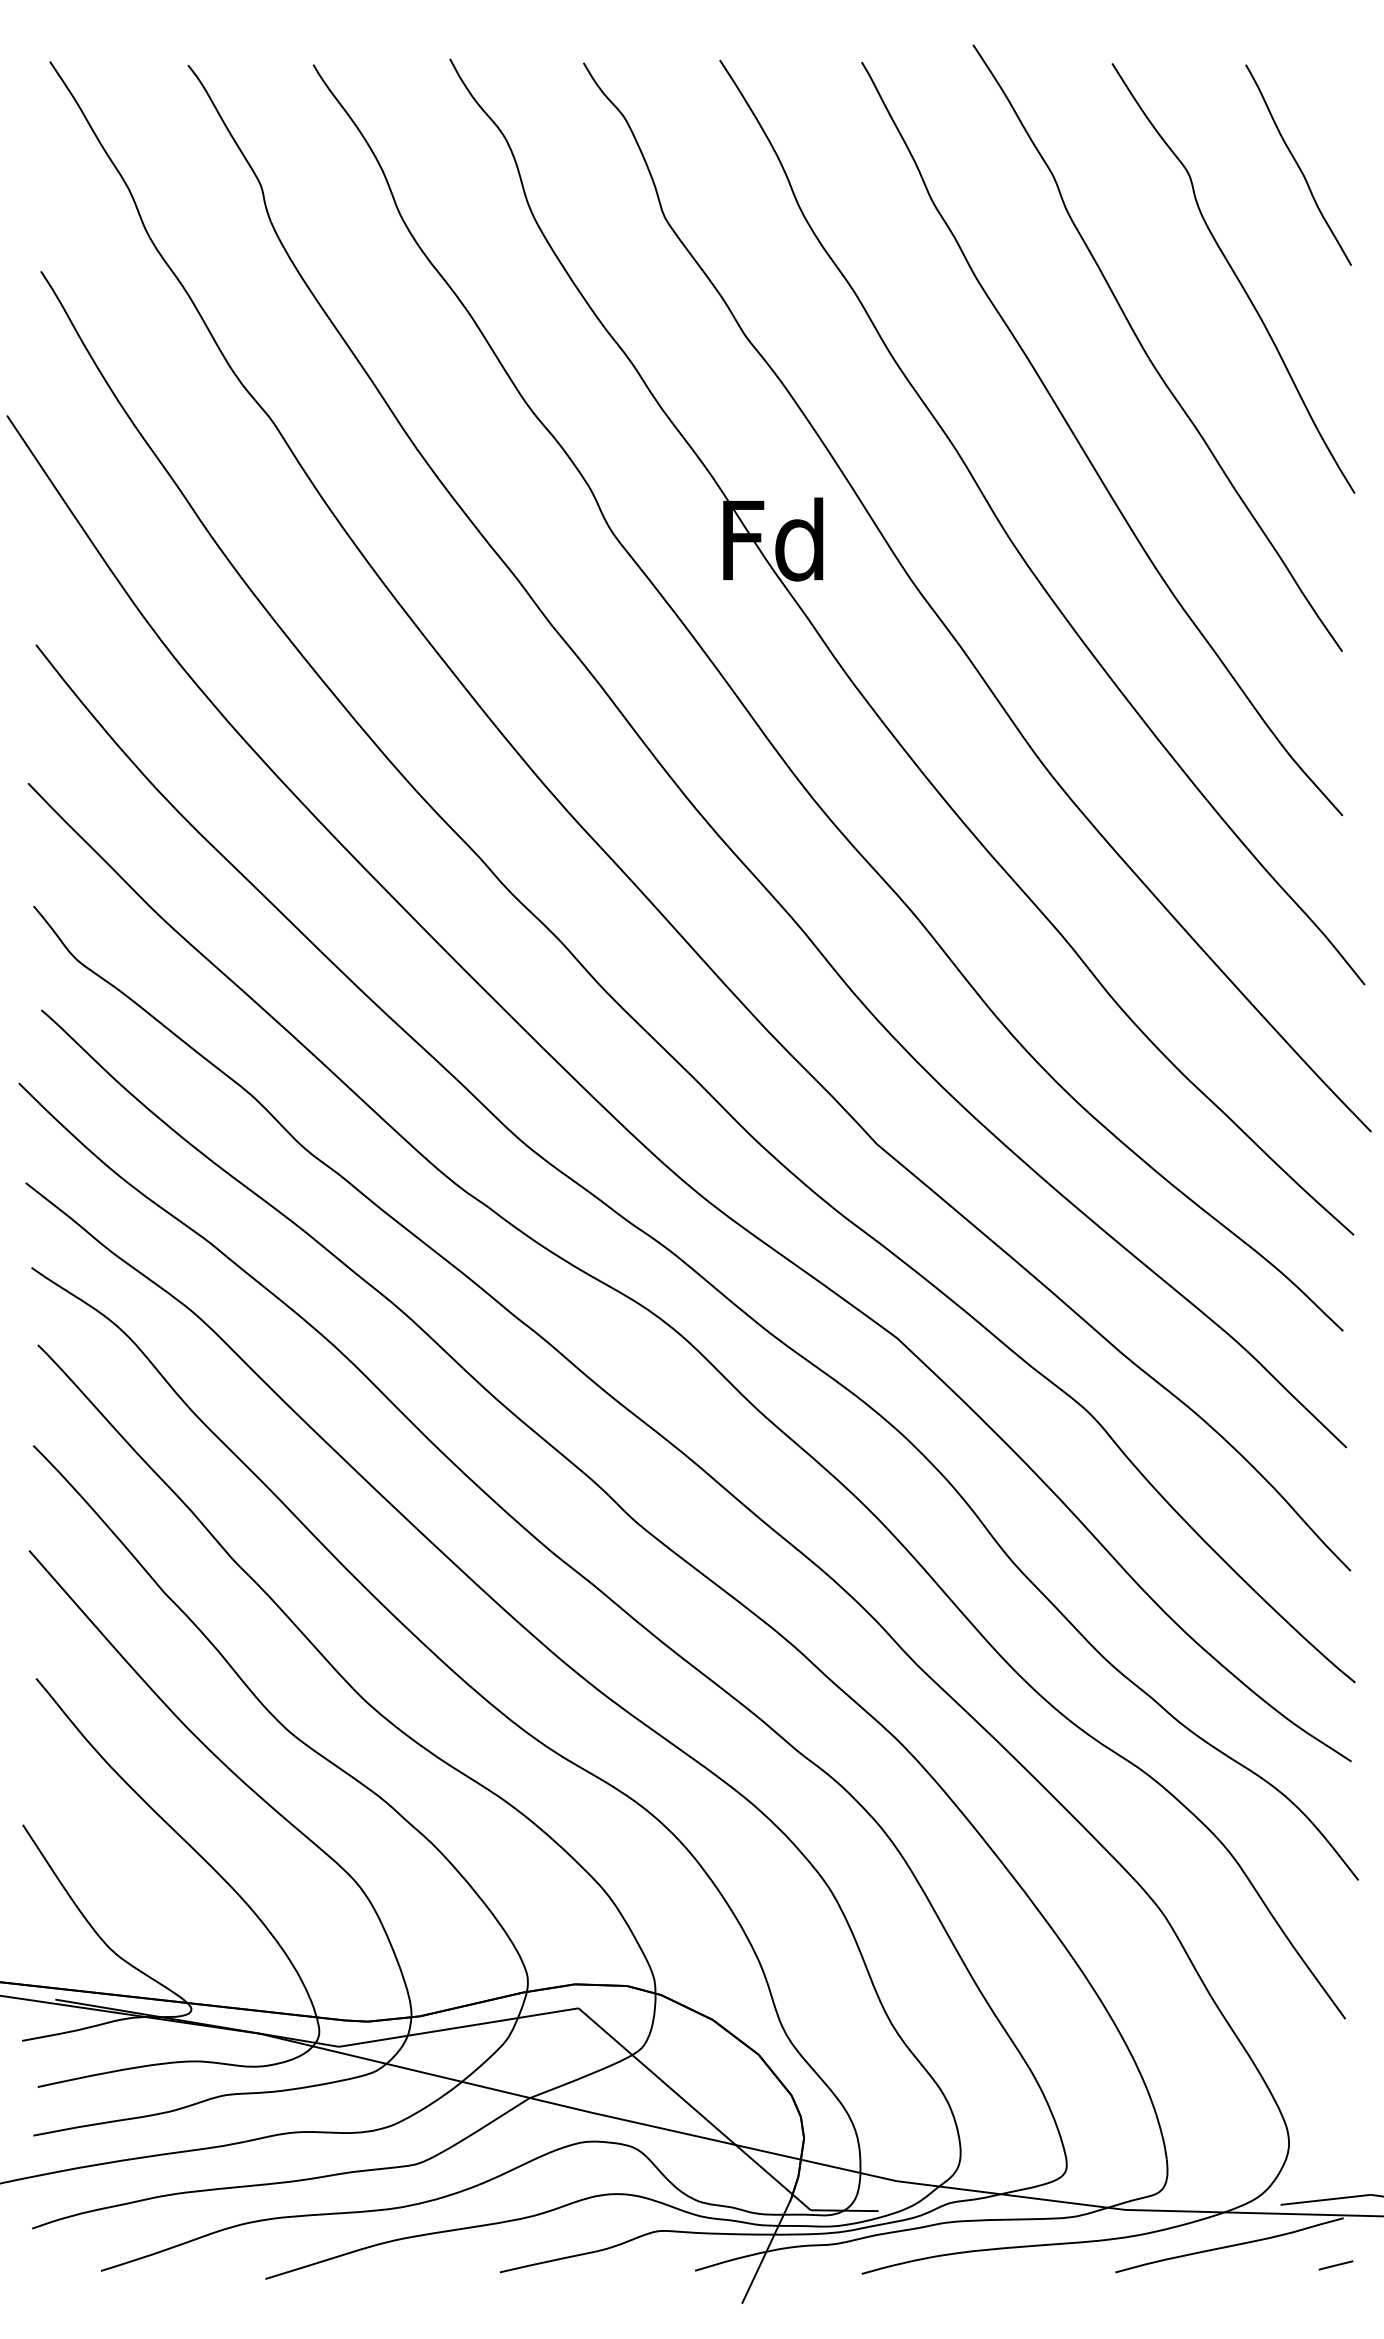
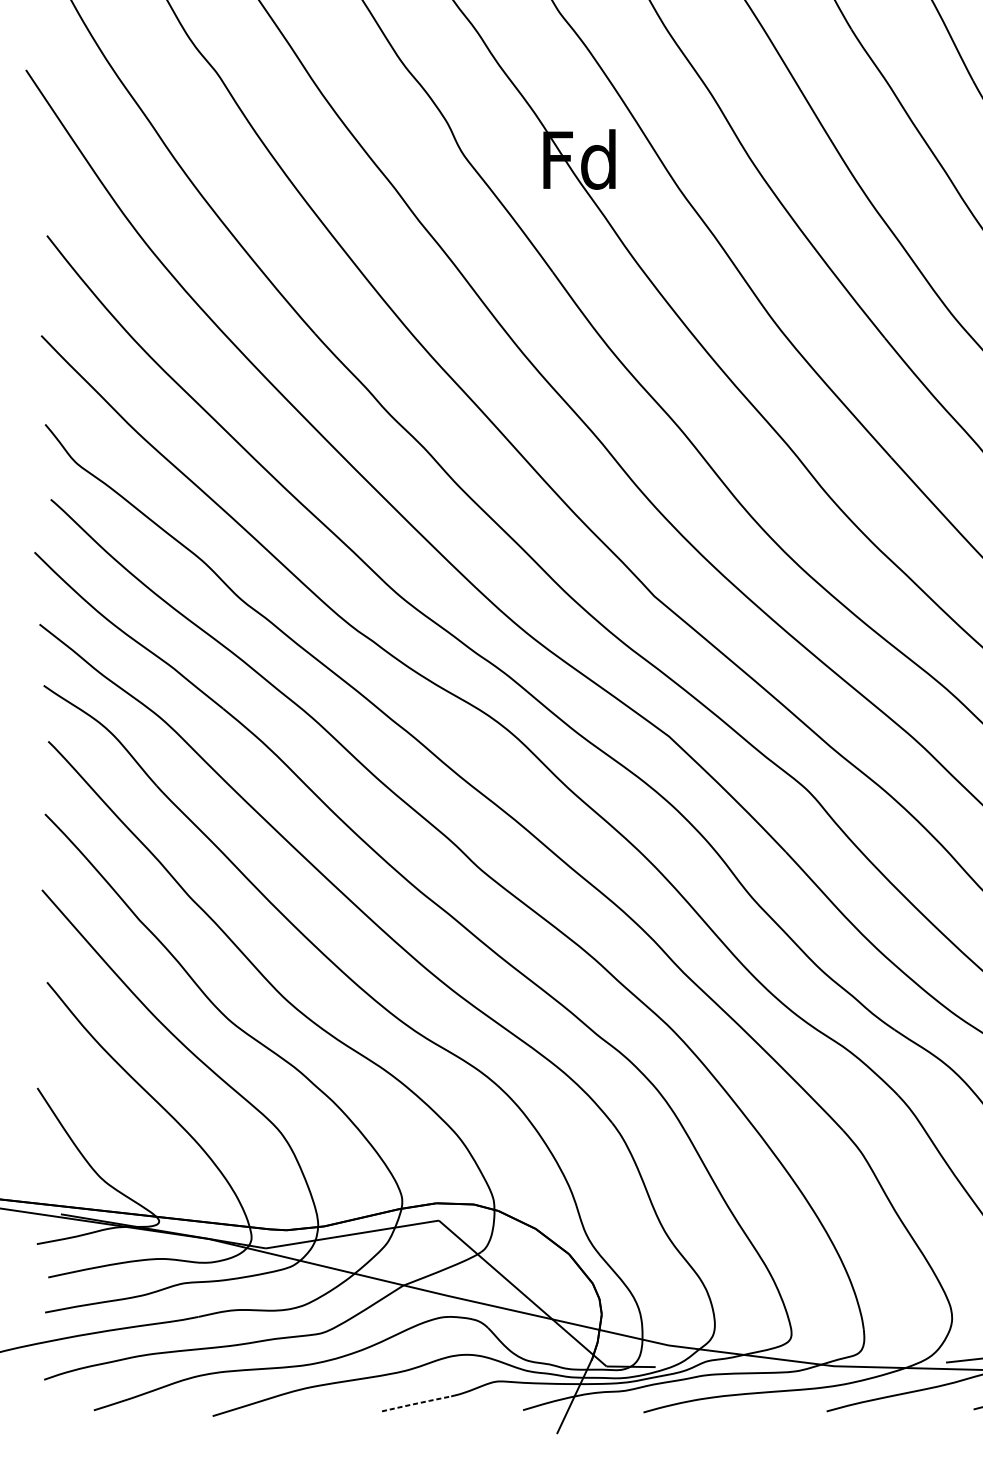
line: (547, 2261) -> (416, 1403), solid -> dashed

